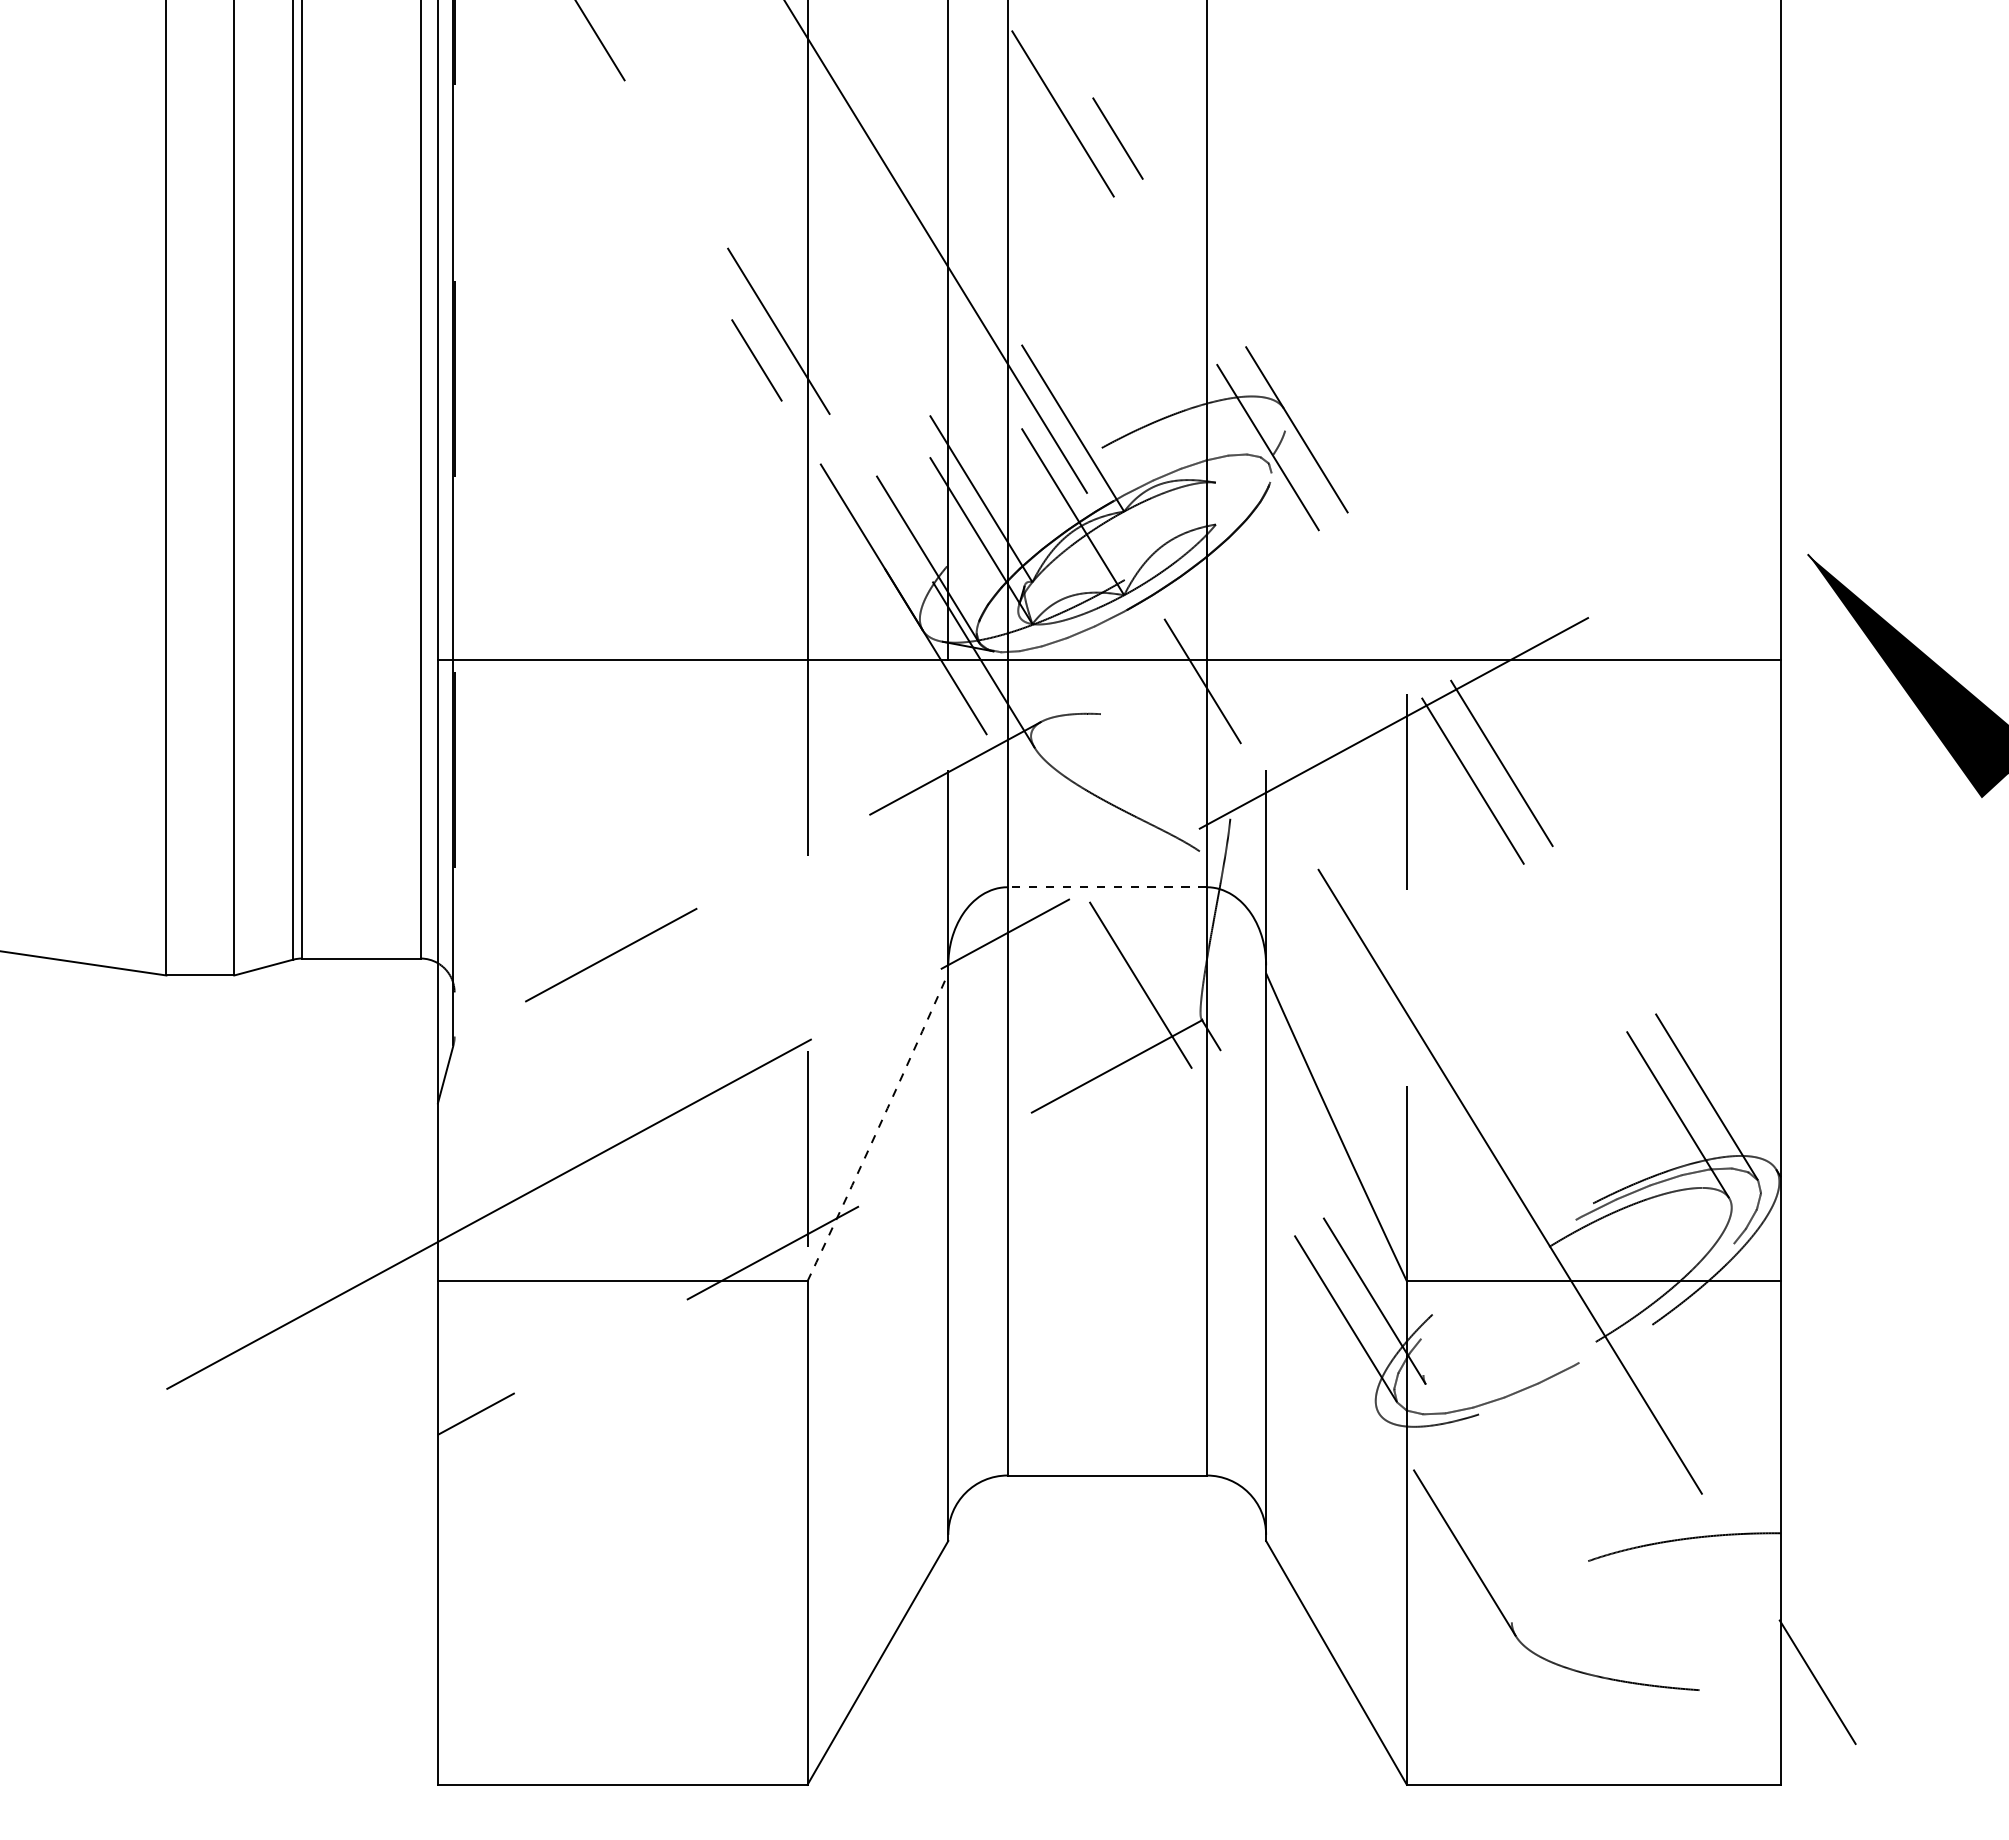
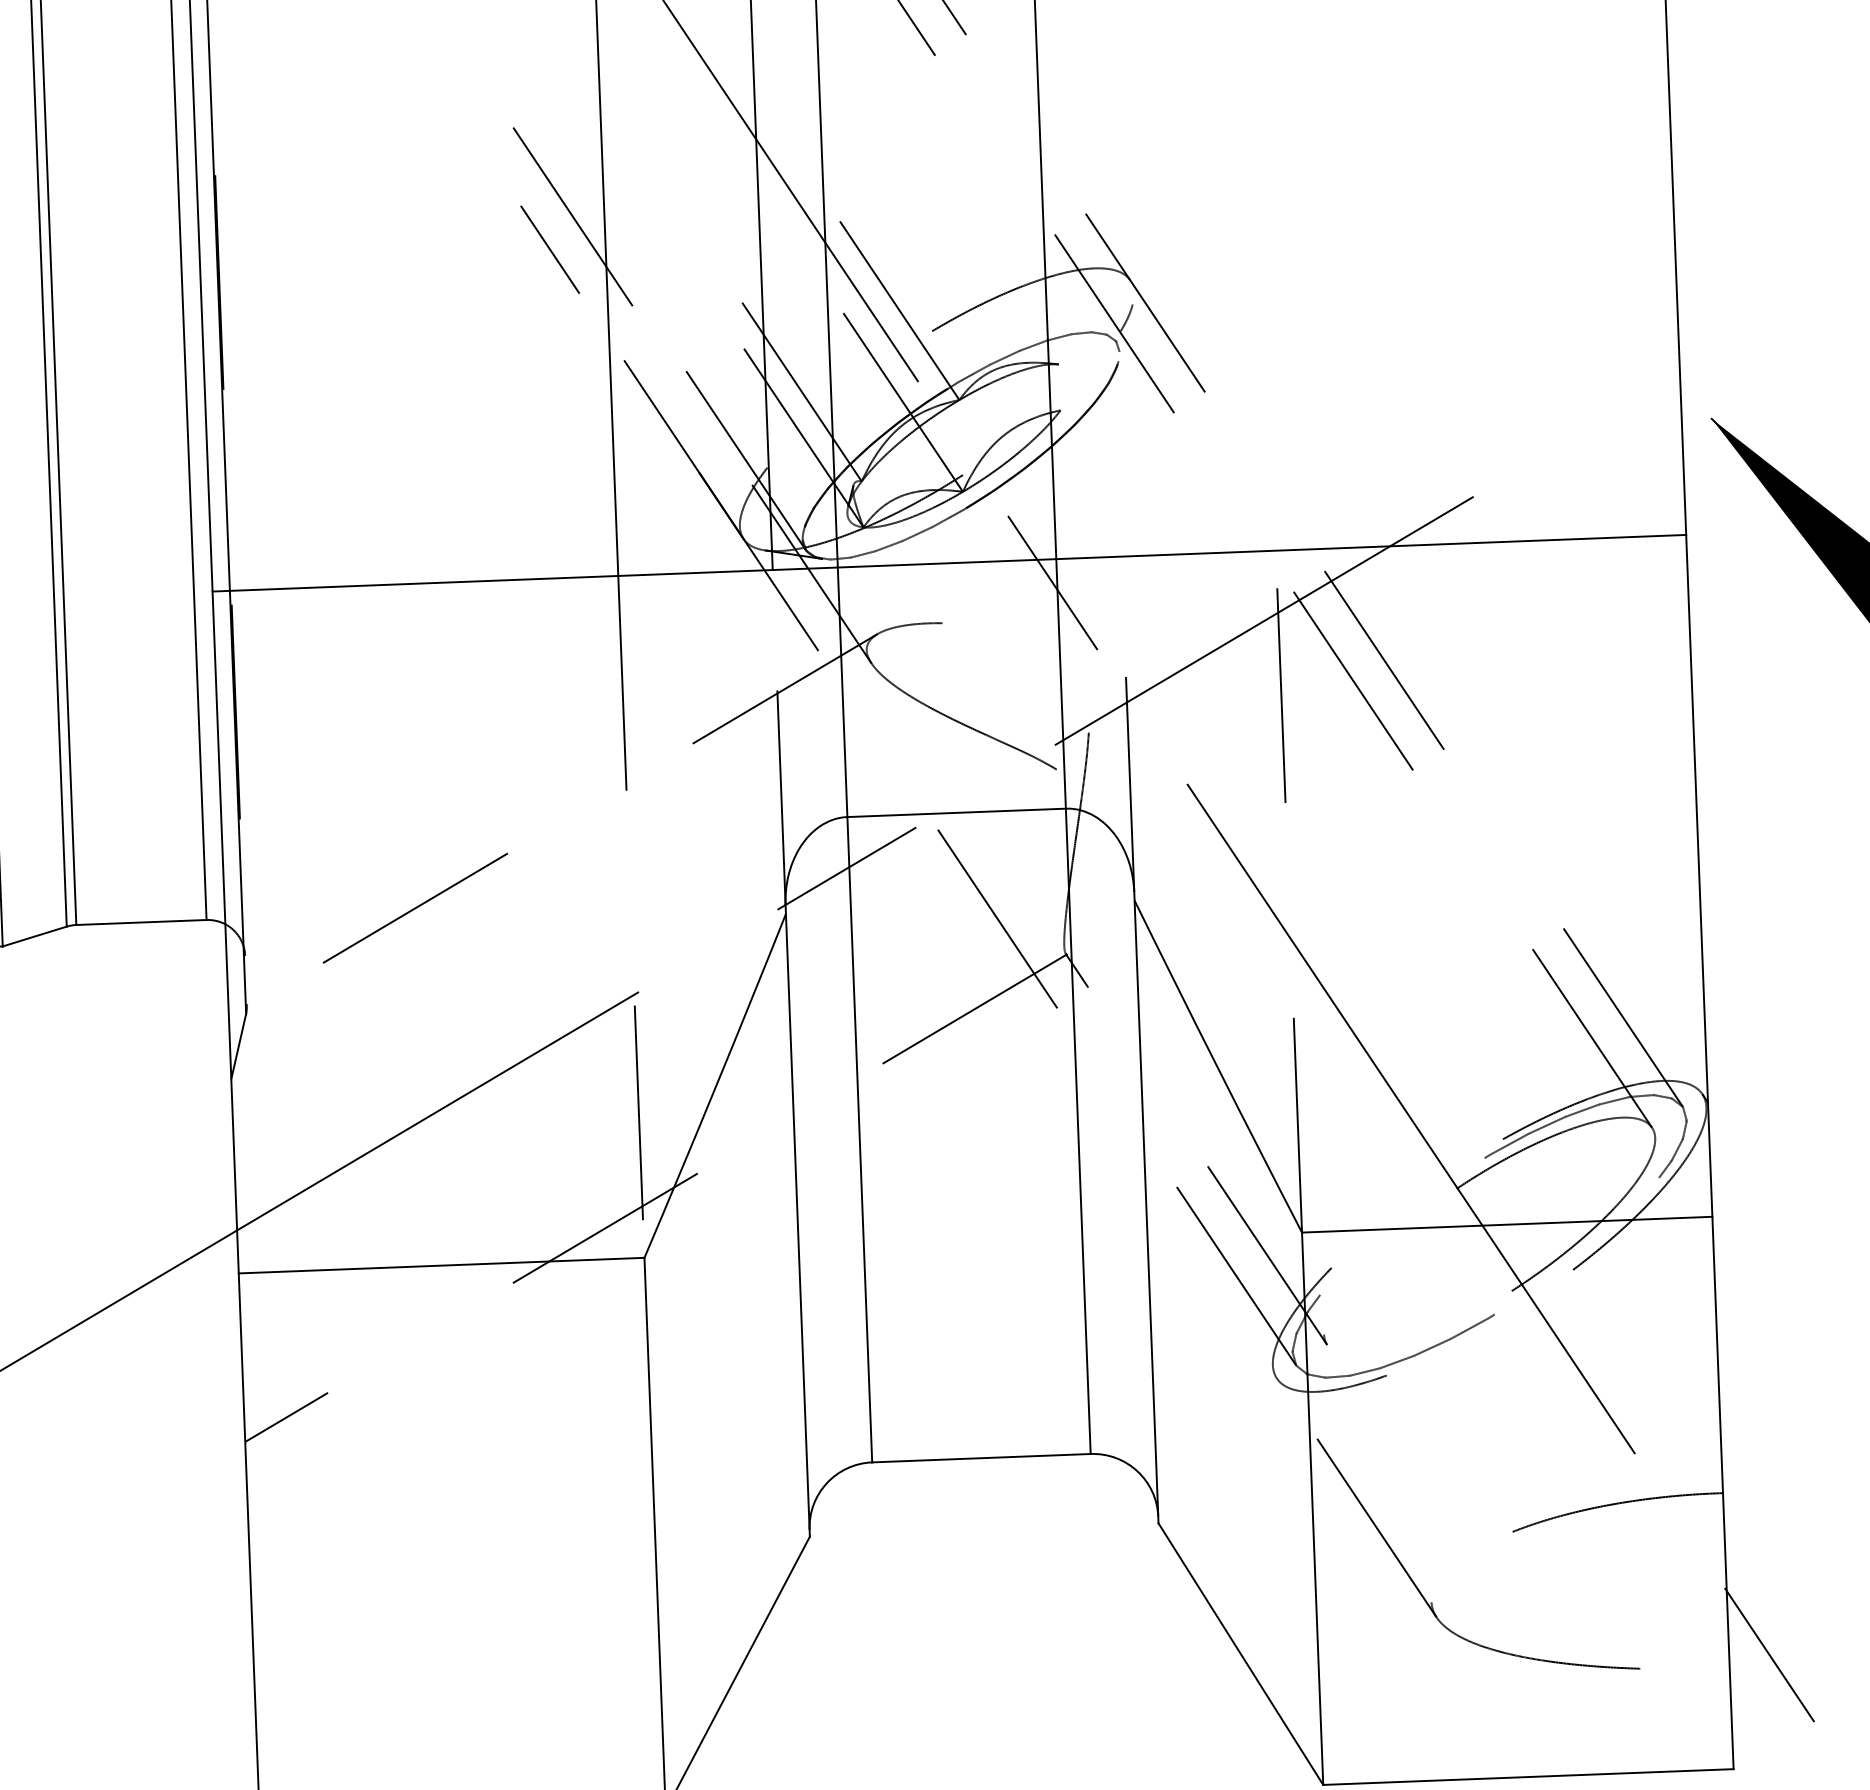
line: (1107, 887) -> (956, 813), dashed -> solid
arc: (878, 1127) -> (715, 1086), dashed -> solid

